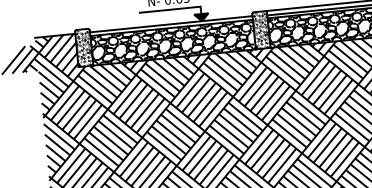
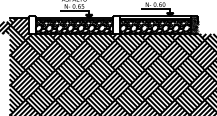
hatch: (260, 30) -> (116, 25), removed
hatch: (82, 48) -> (31, 25), removed

